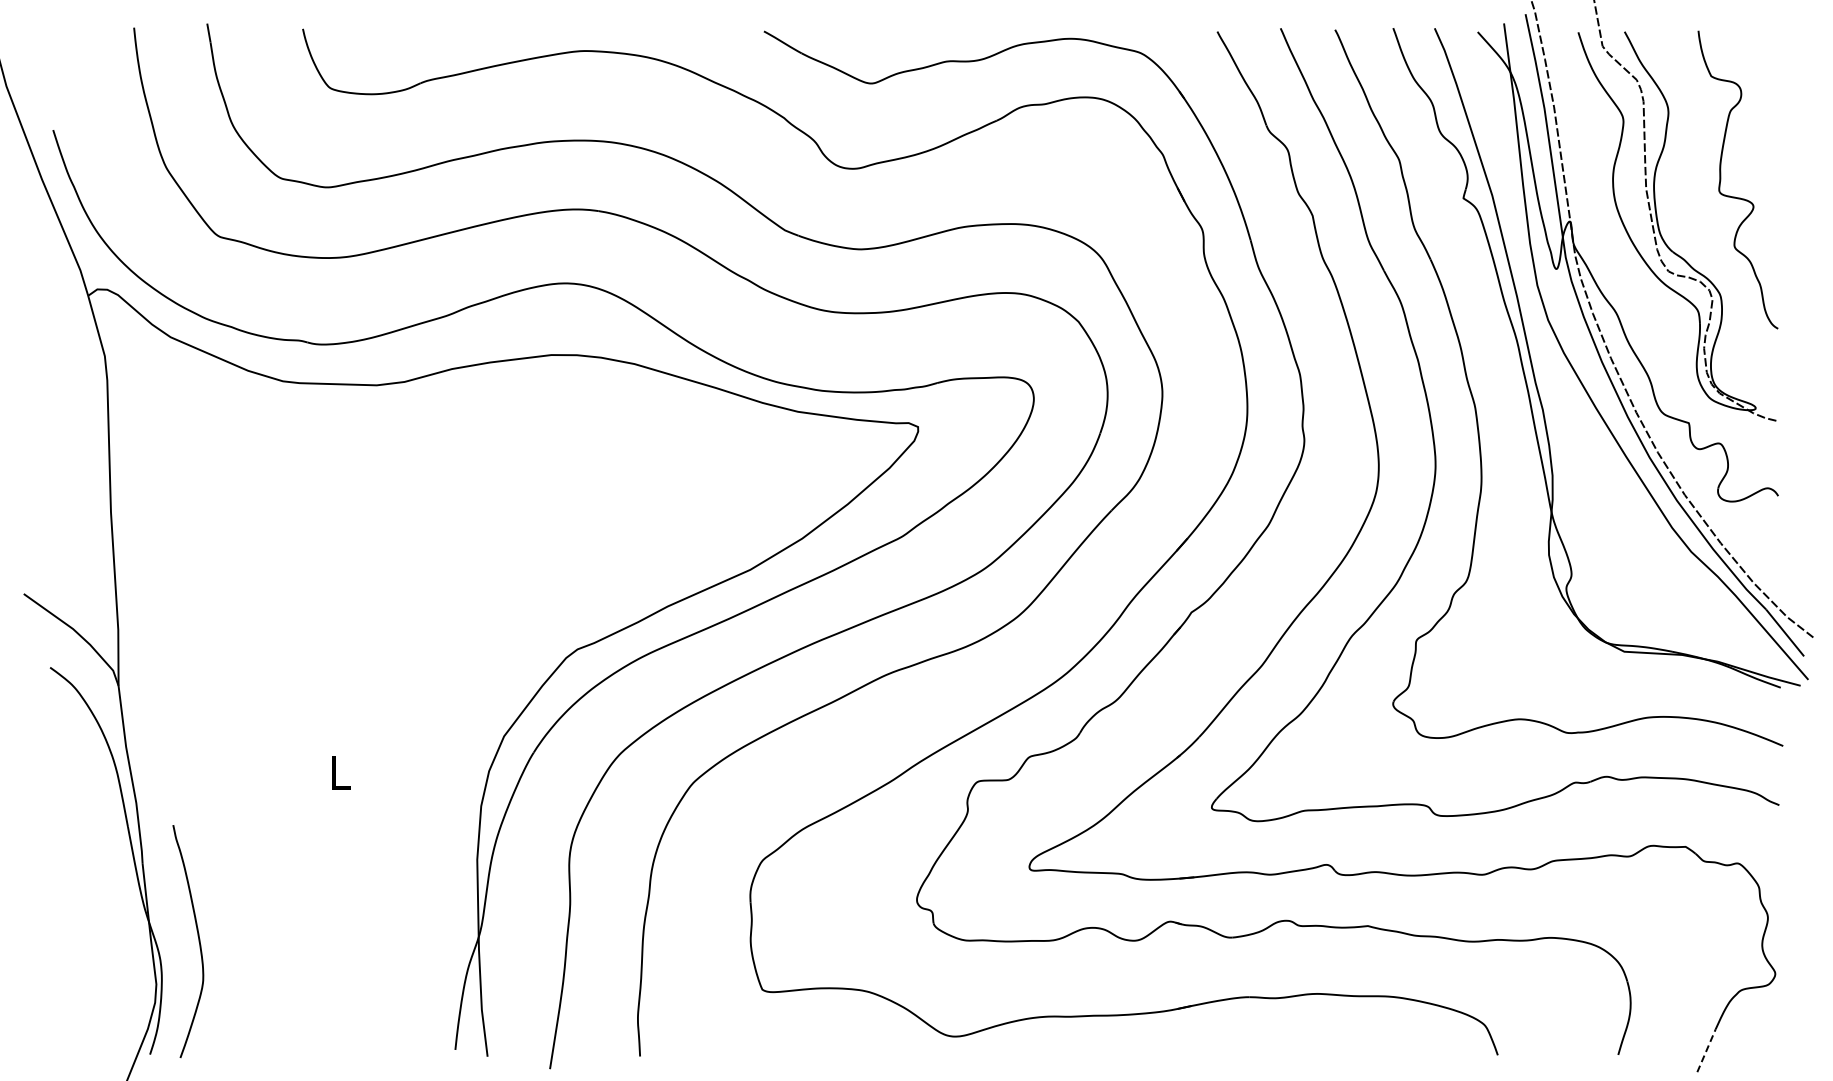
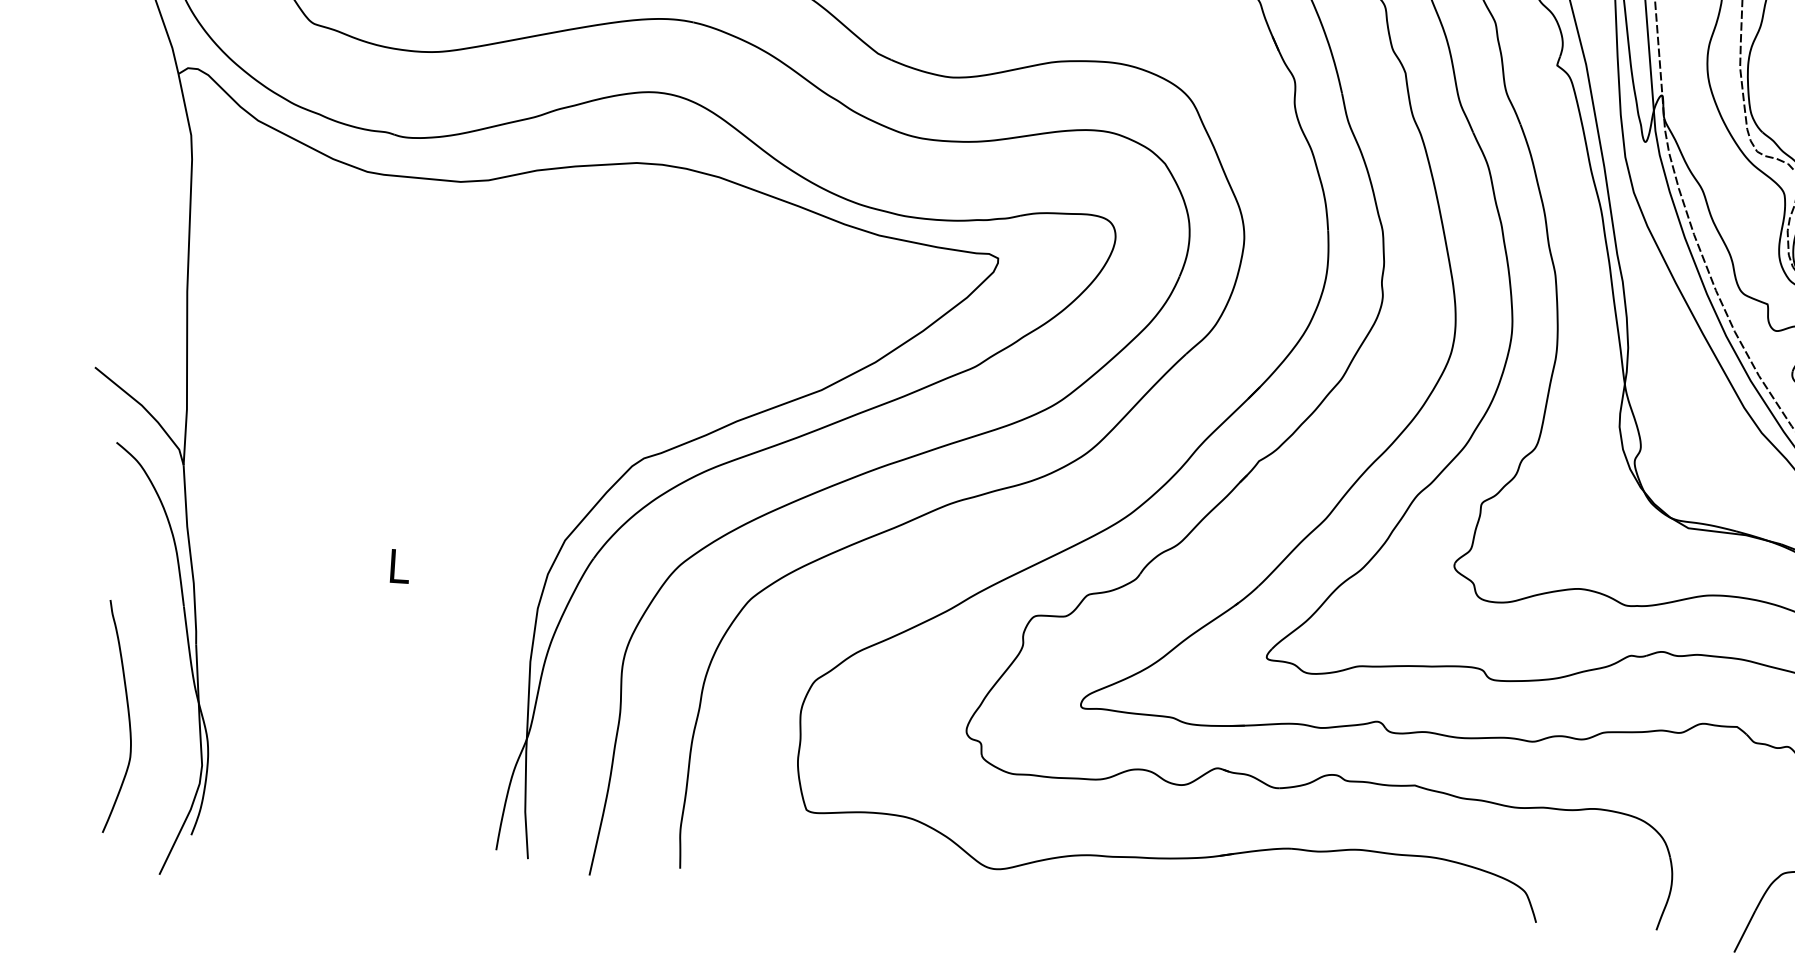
curve: (198, 941) -> (128, 717), moved
line: (1706, 1050) -> (1744, 931), dashed -> solid

